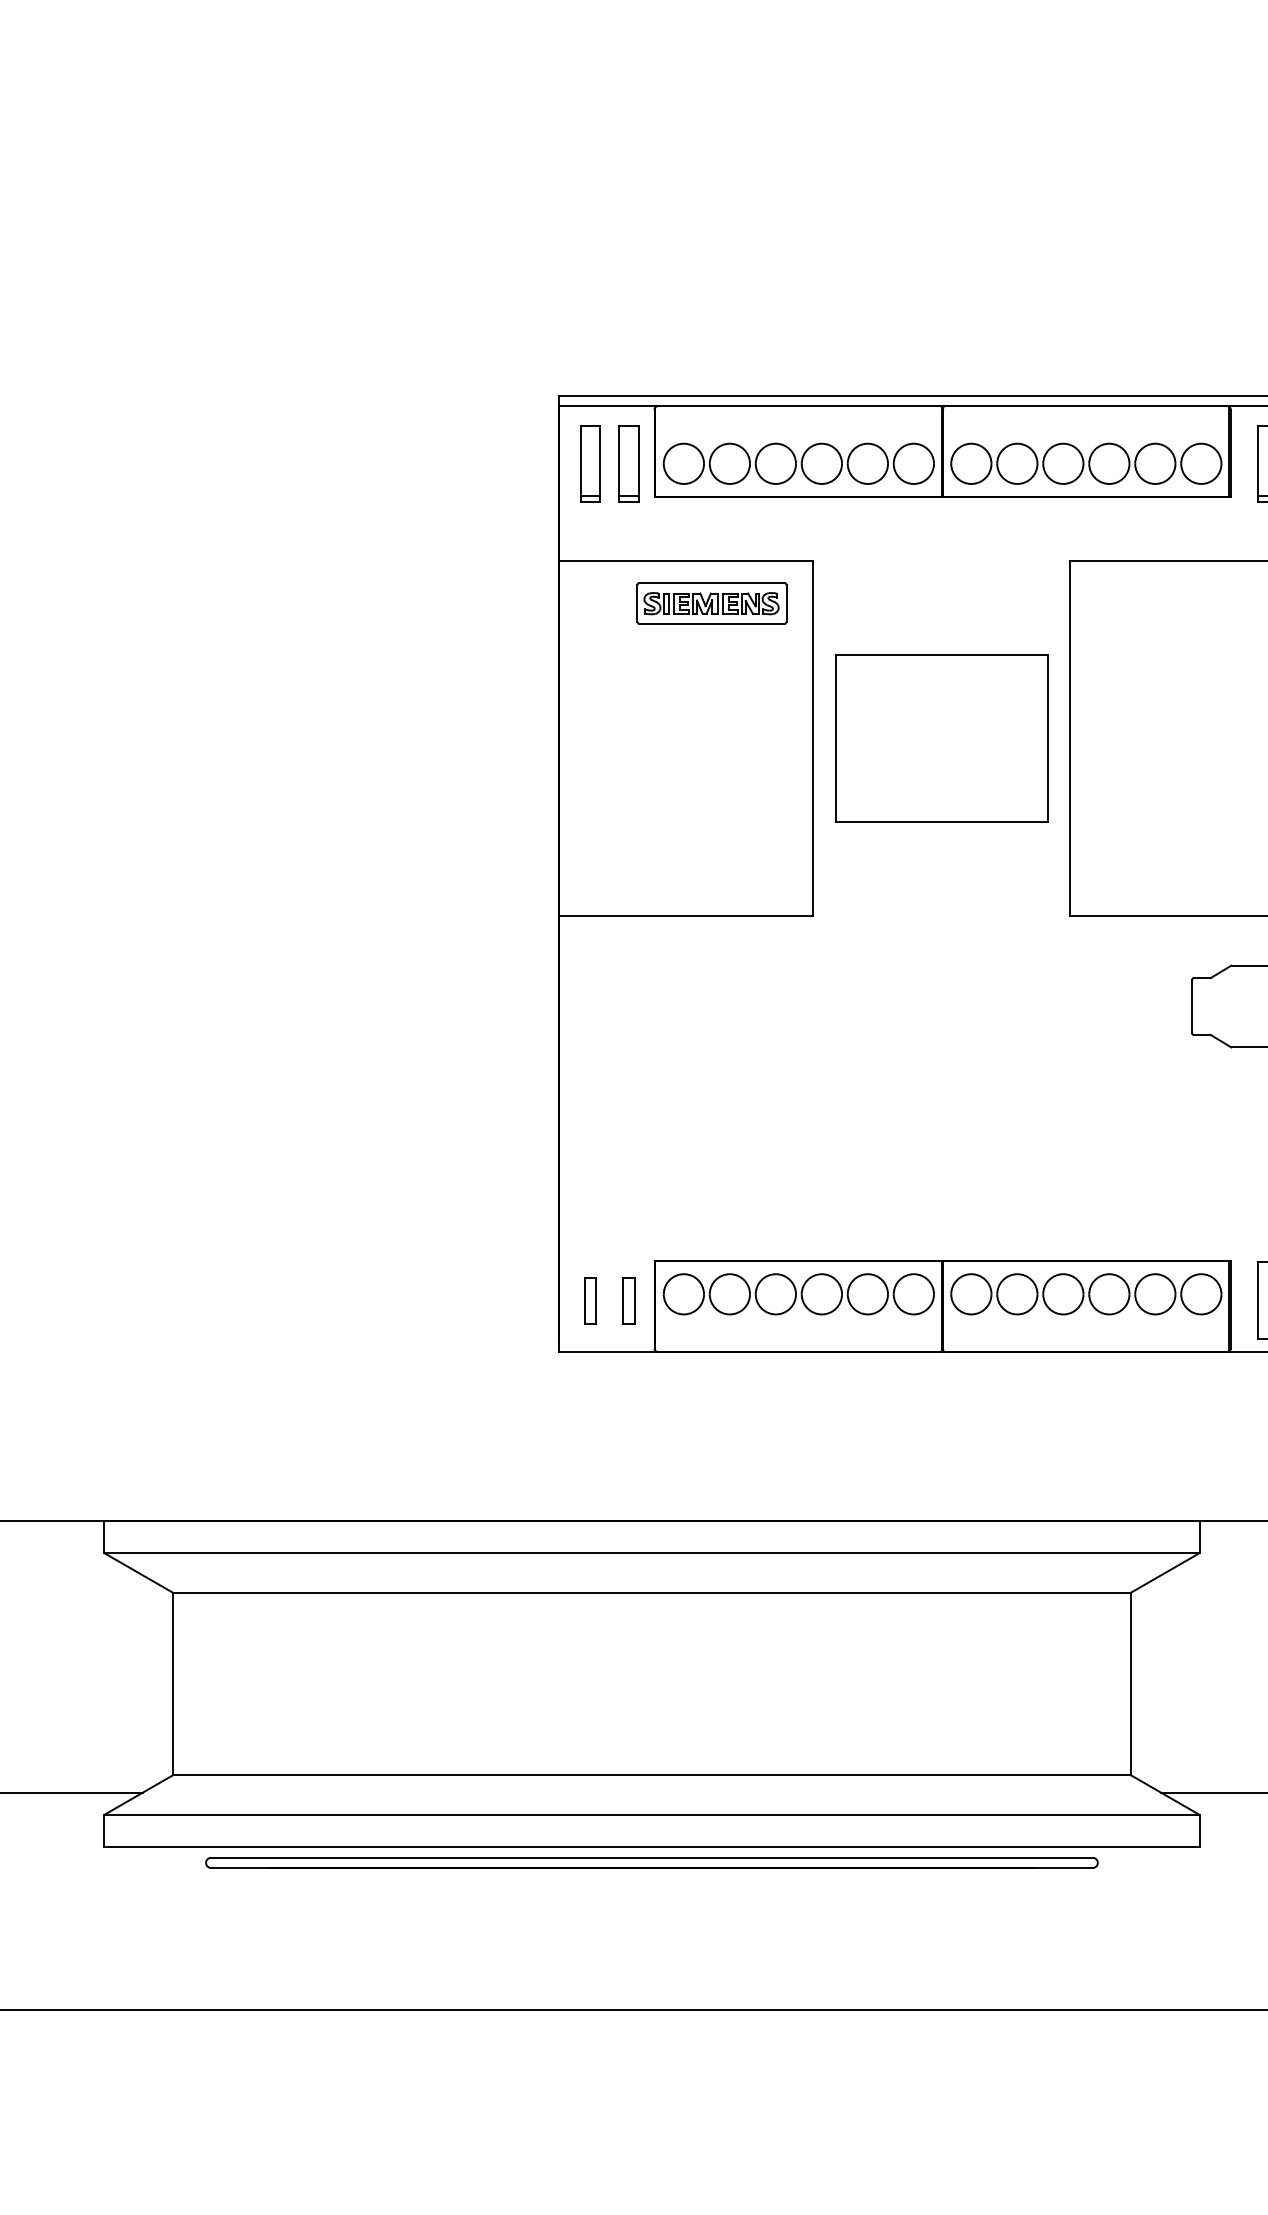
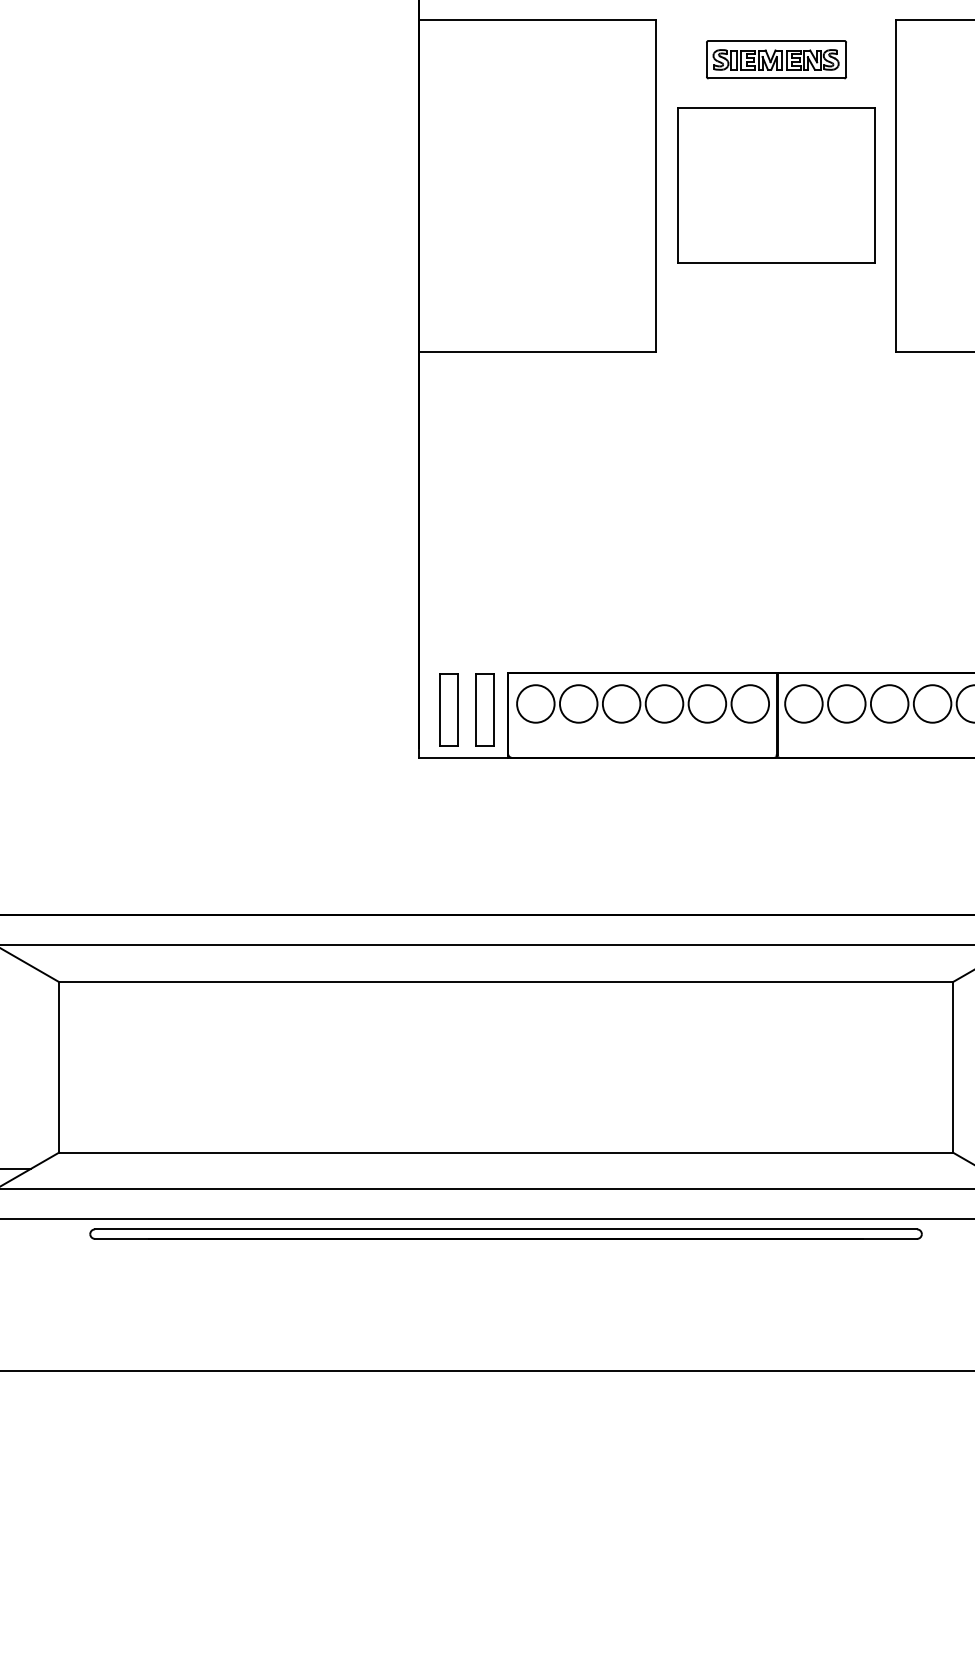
part: (711, 603) -> (776, 59), moved
part: (590, 1300) -> (448, 709), size x1.67
part: (628, 1300) -> (484, 709), size x1.67

